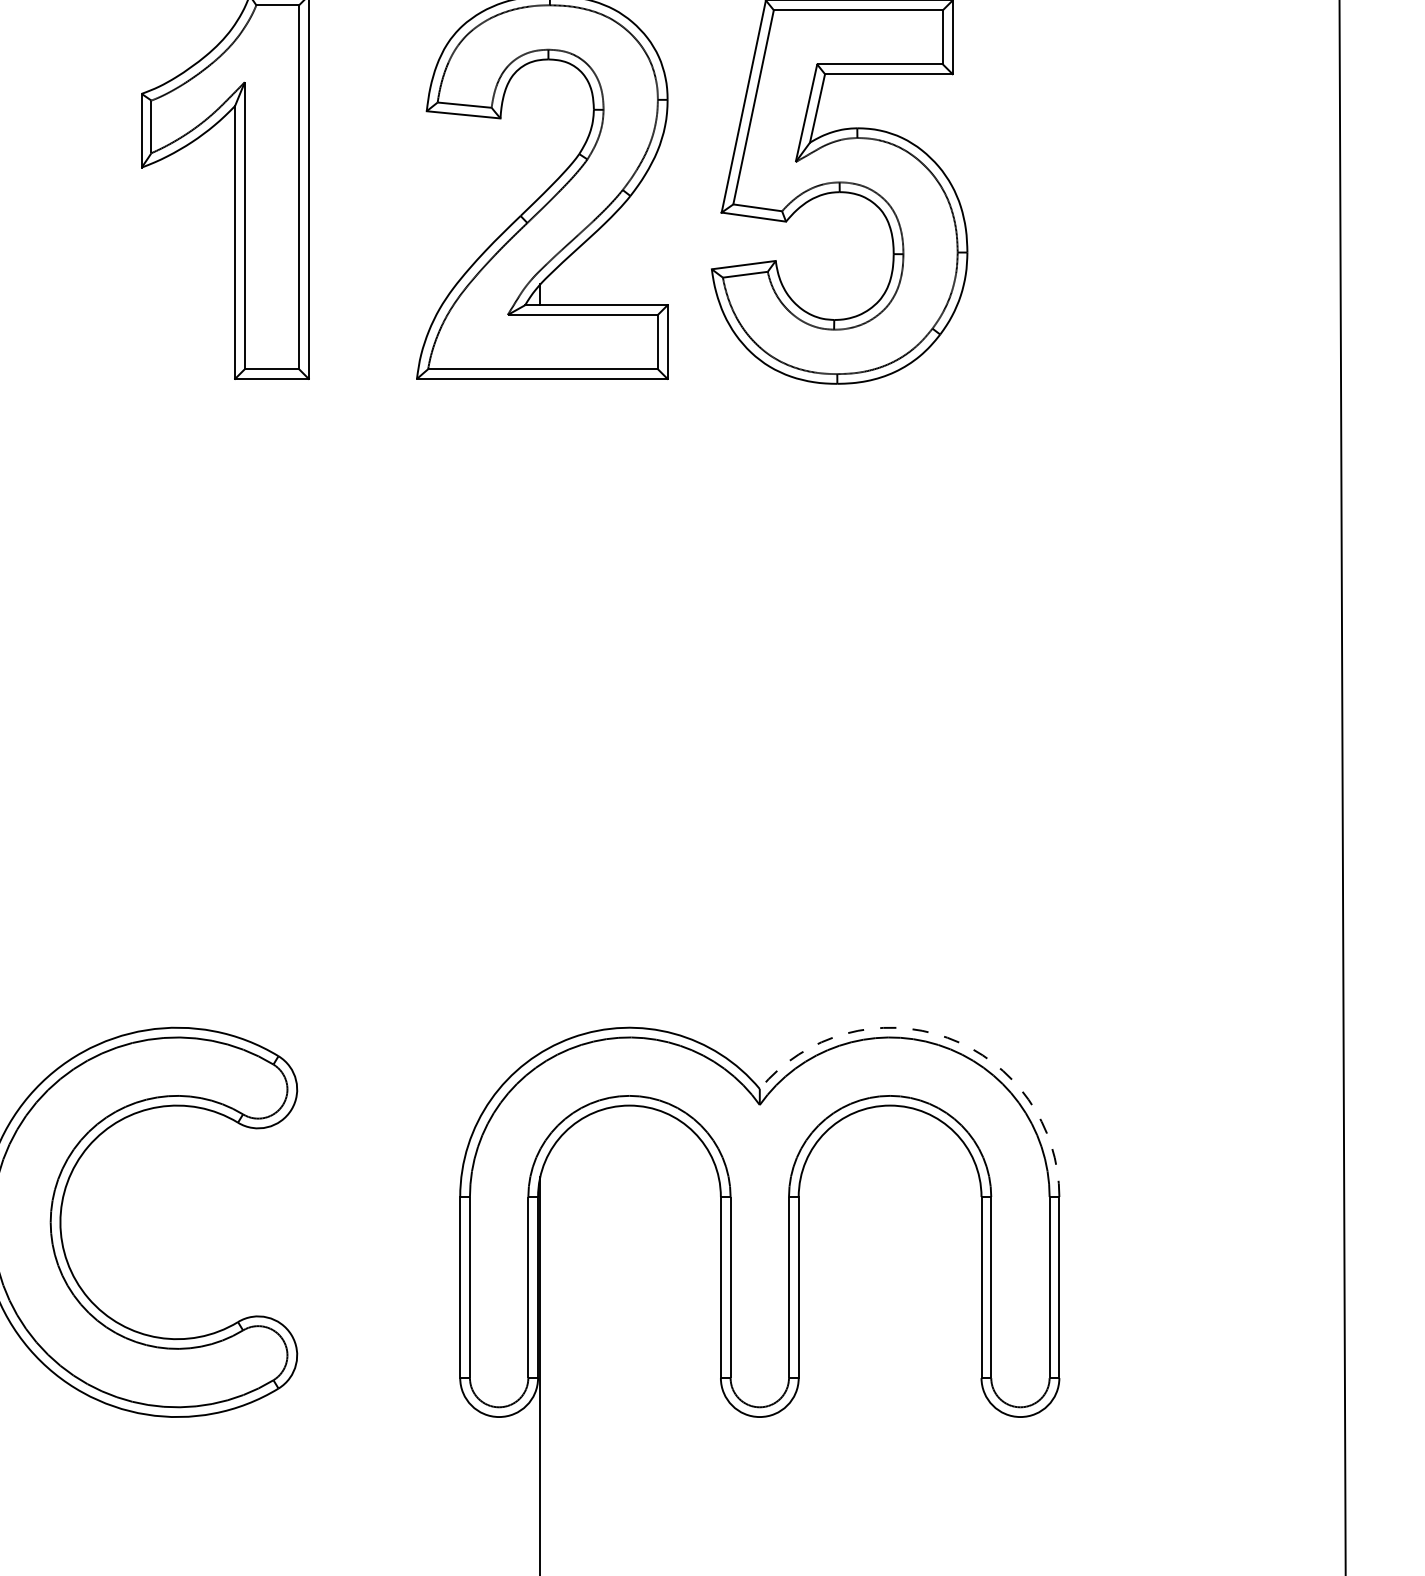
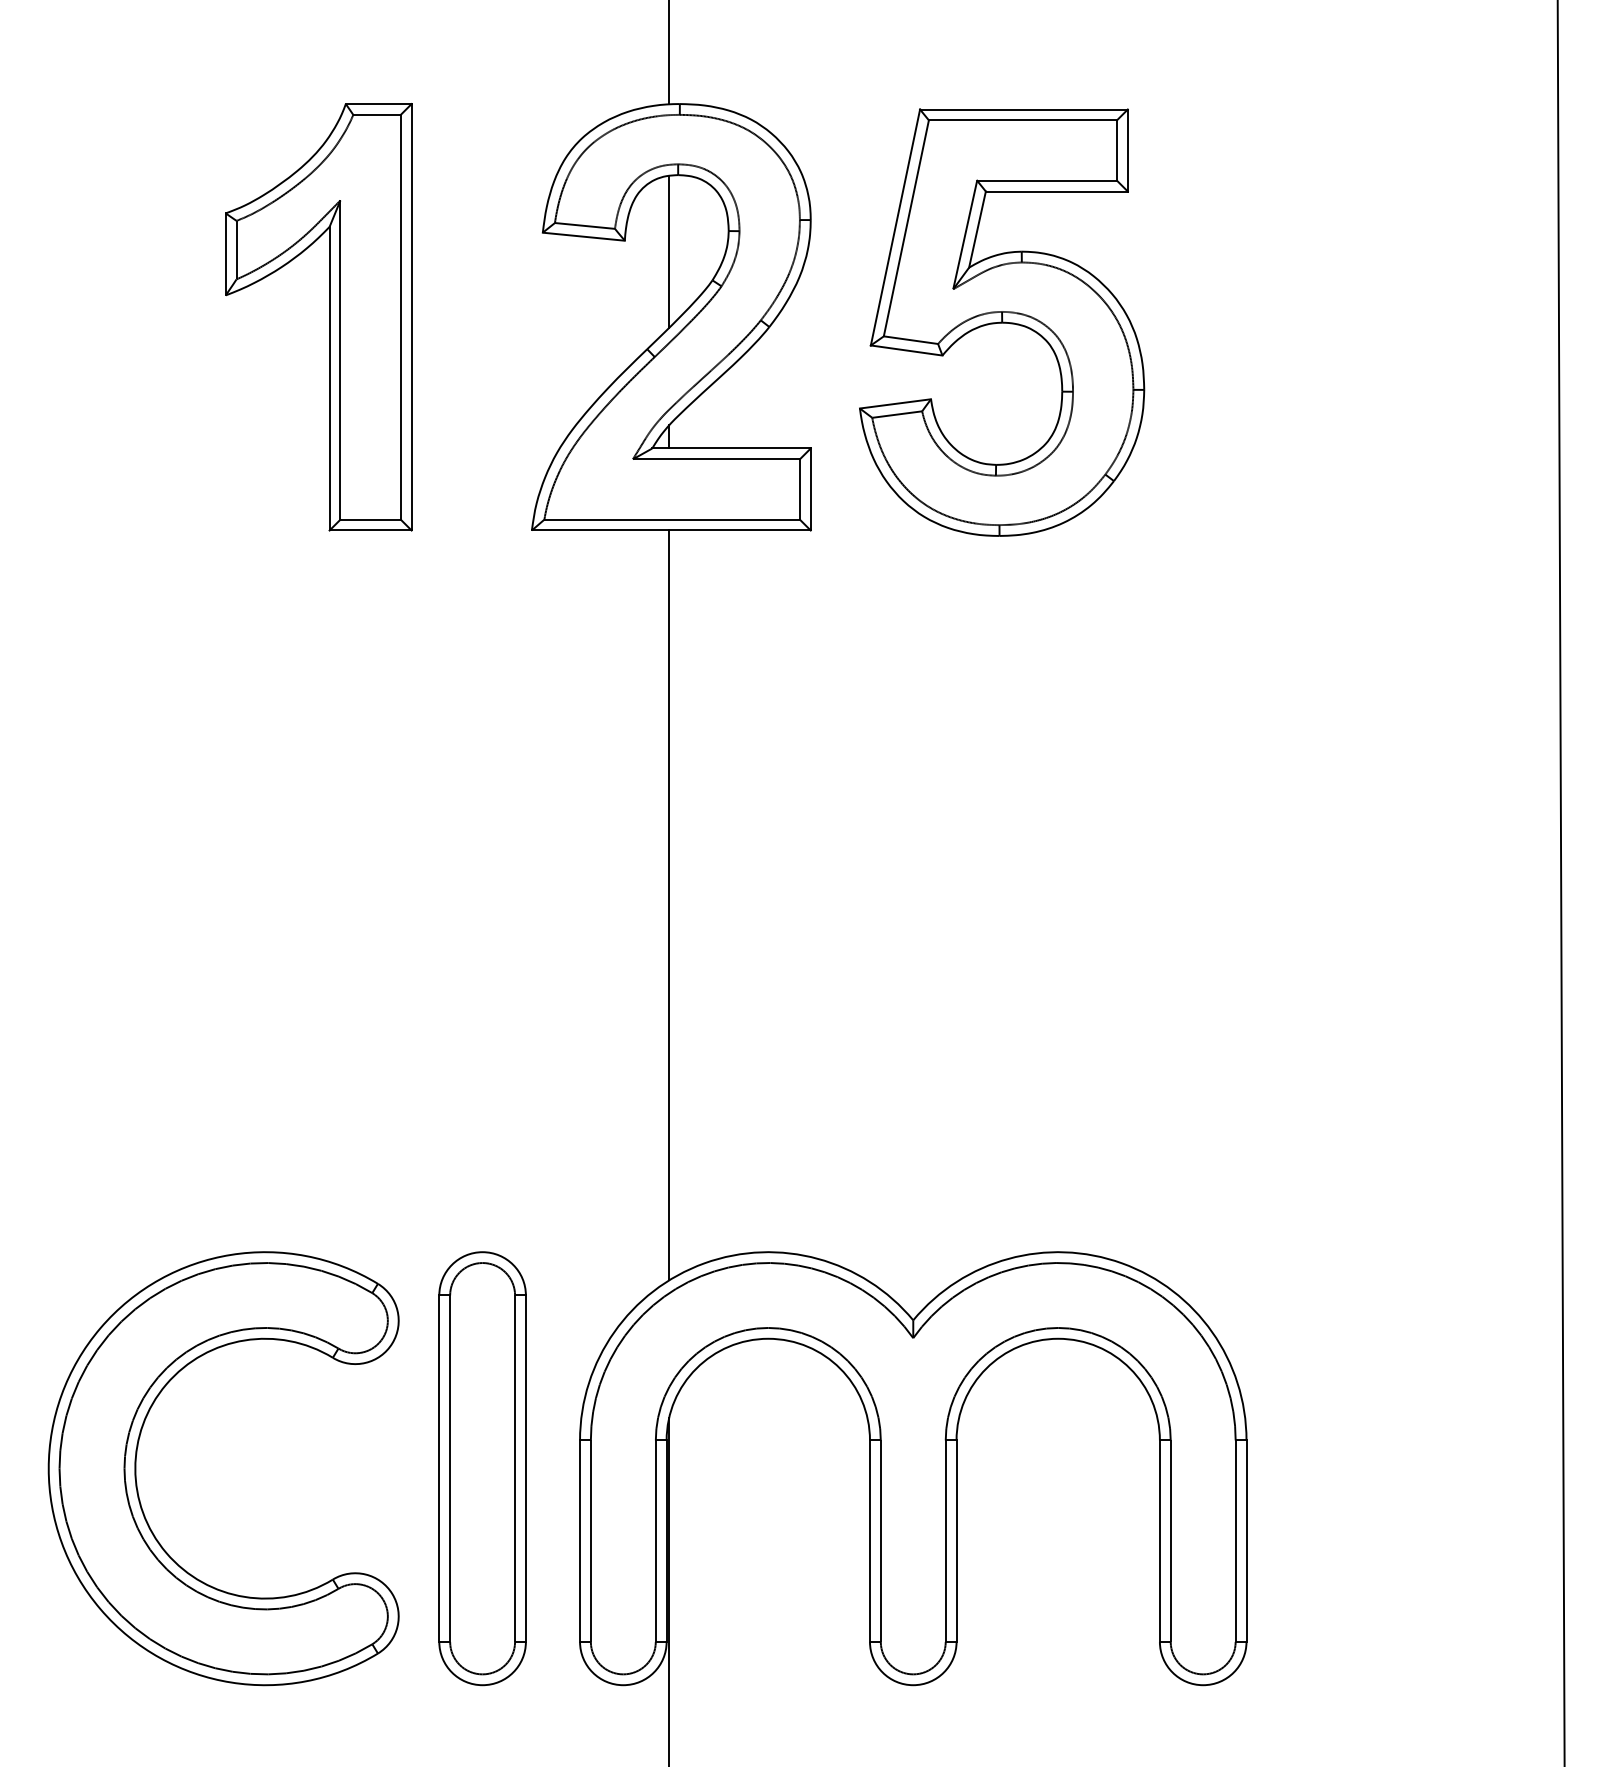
line: (540, 128) -> (669, 251), added
line: (540, 716) -> (669, 905), added
arc: (947, 1037) -> (1122, 1263), dashed -> solid
part: (372, 1222) -> (482, 1468), added

